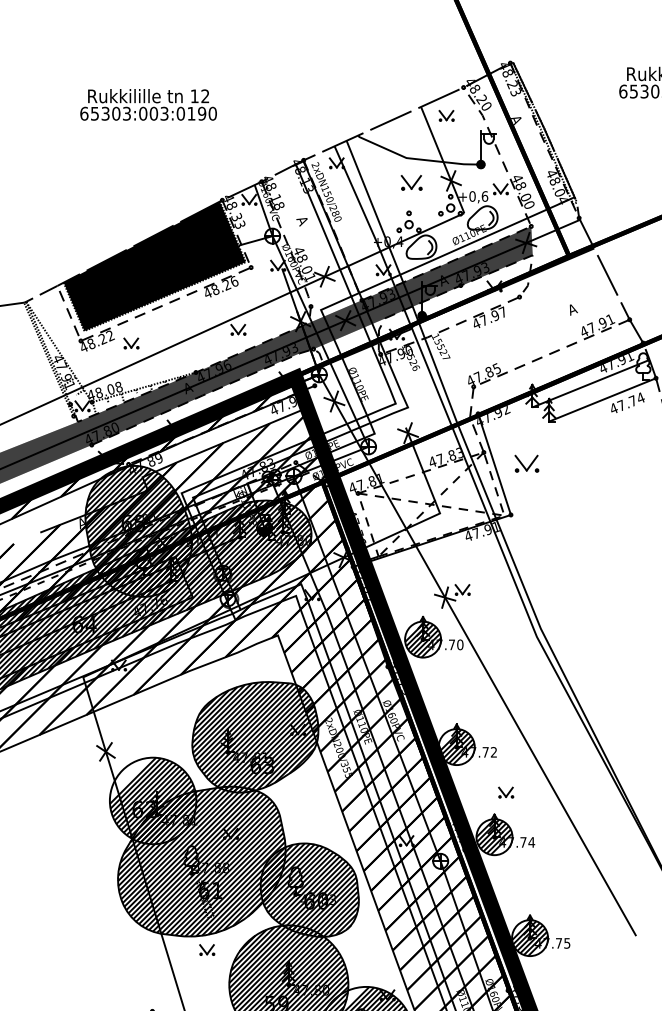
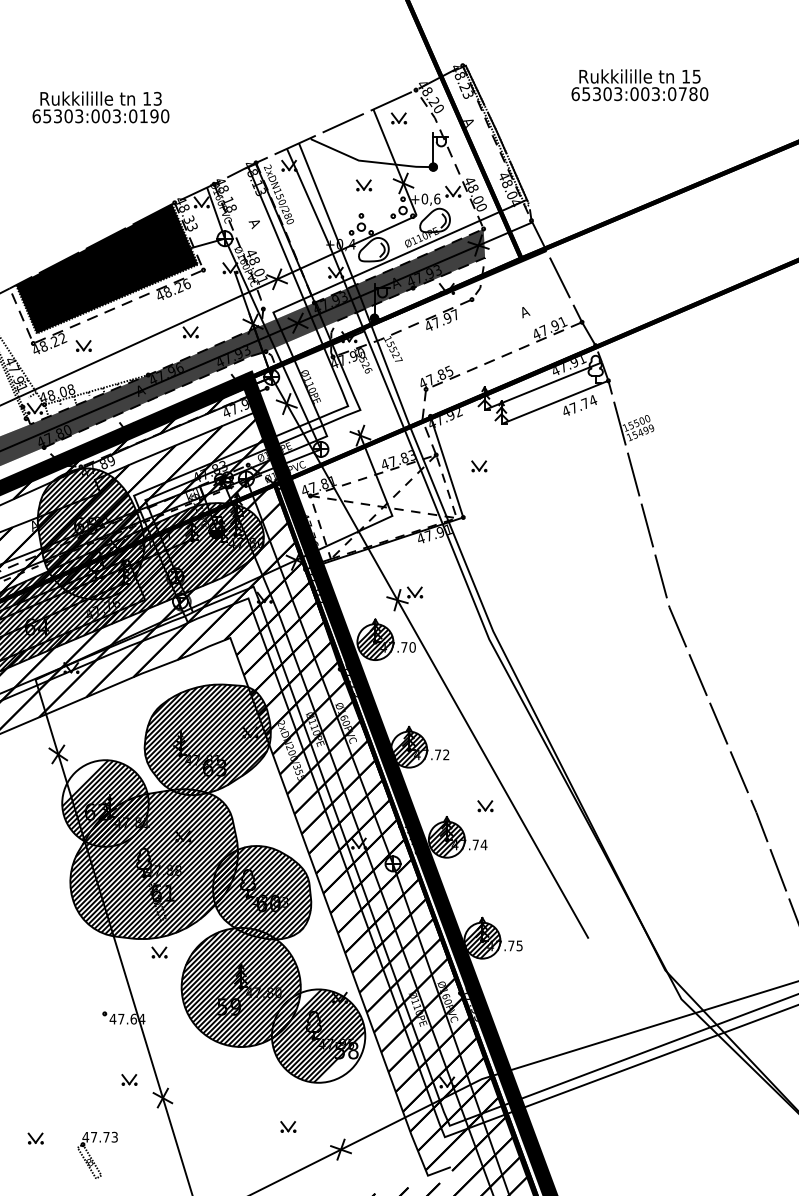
text: (205, 95) -> (157, 98), 12 -> 13
part: (411, 182) -> (363, 185), size x0.71
part: (527, 463) -> (479, 466), size x0.62
part: (506, 792) -> (485, 806), moved

